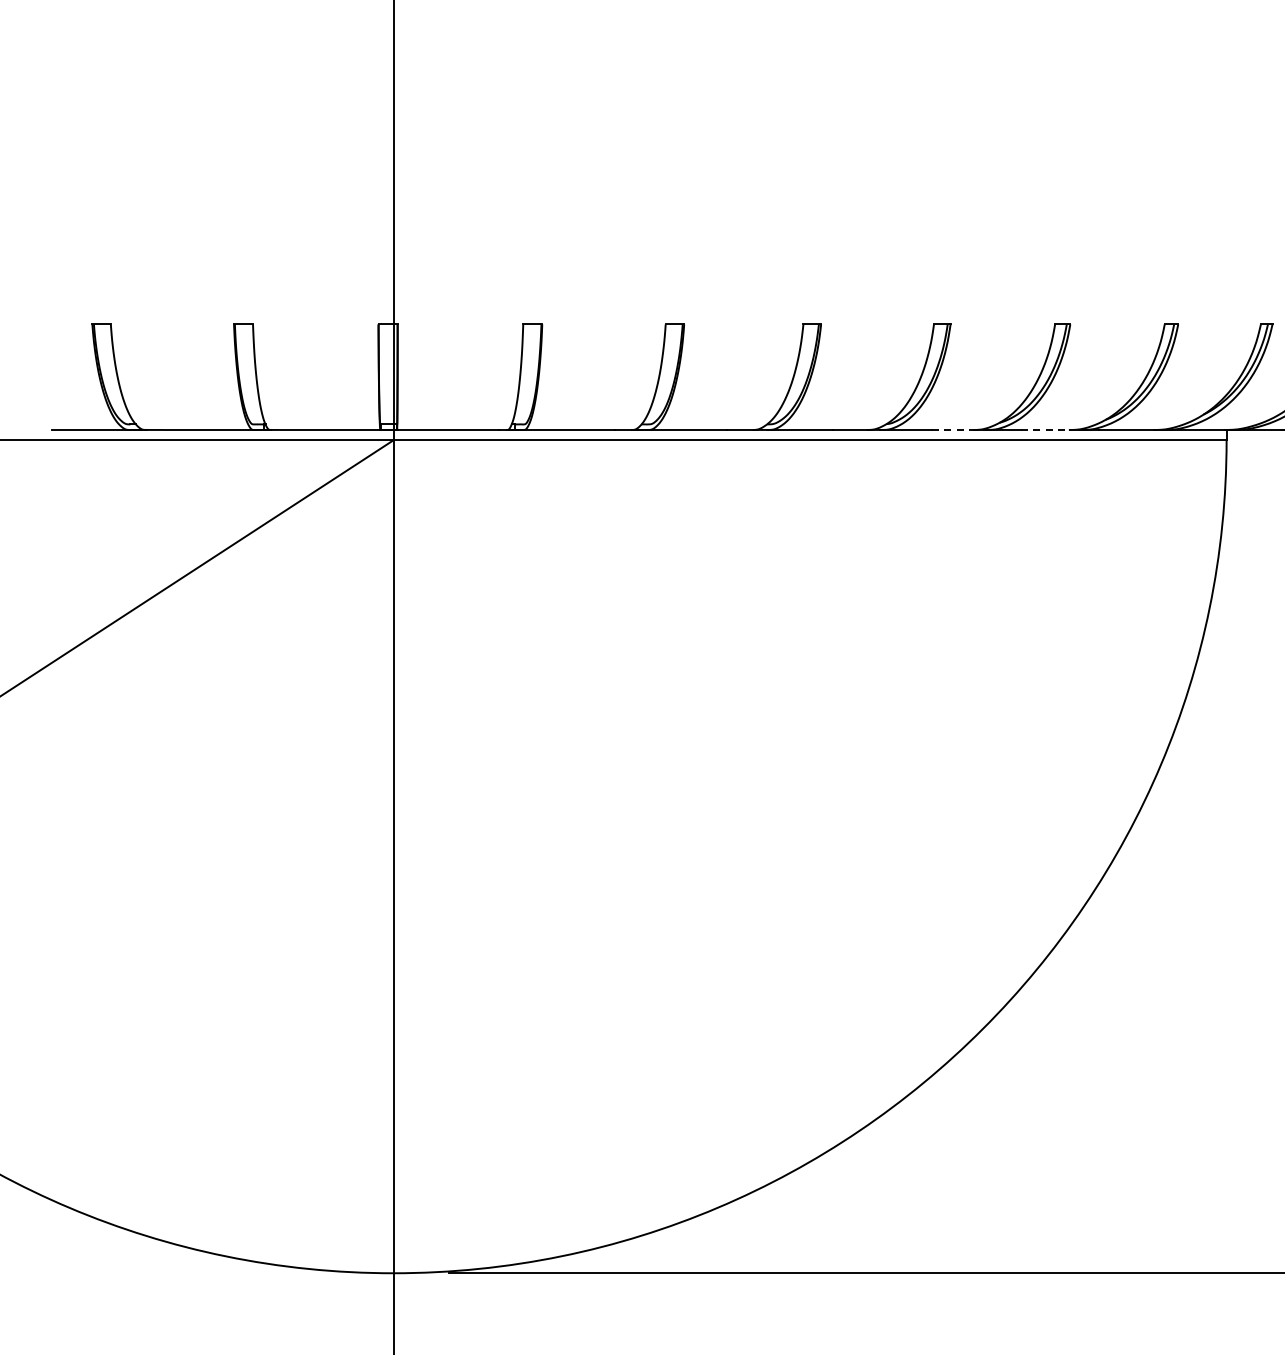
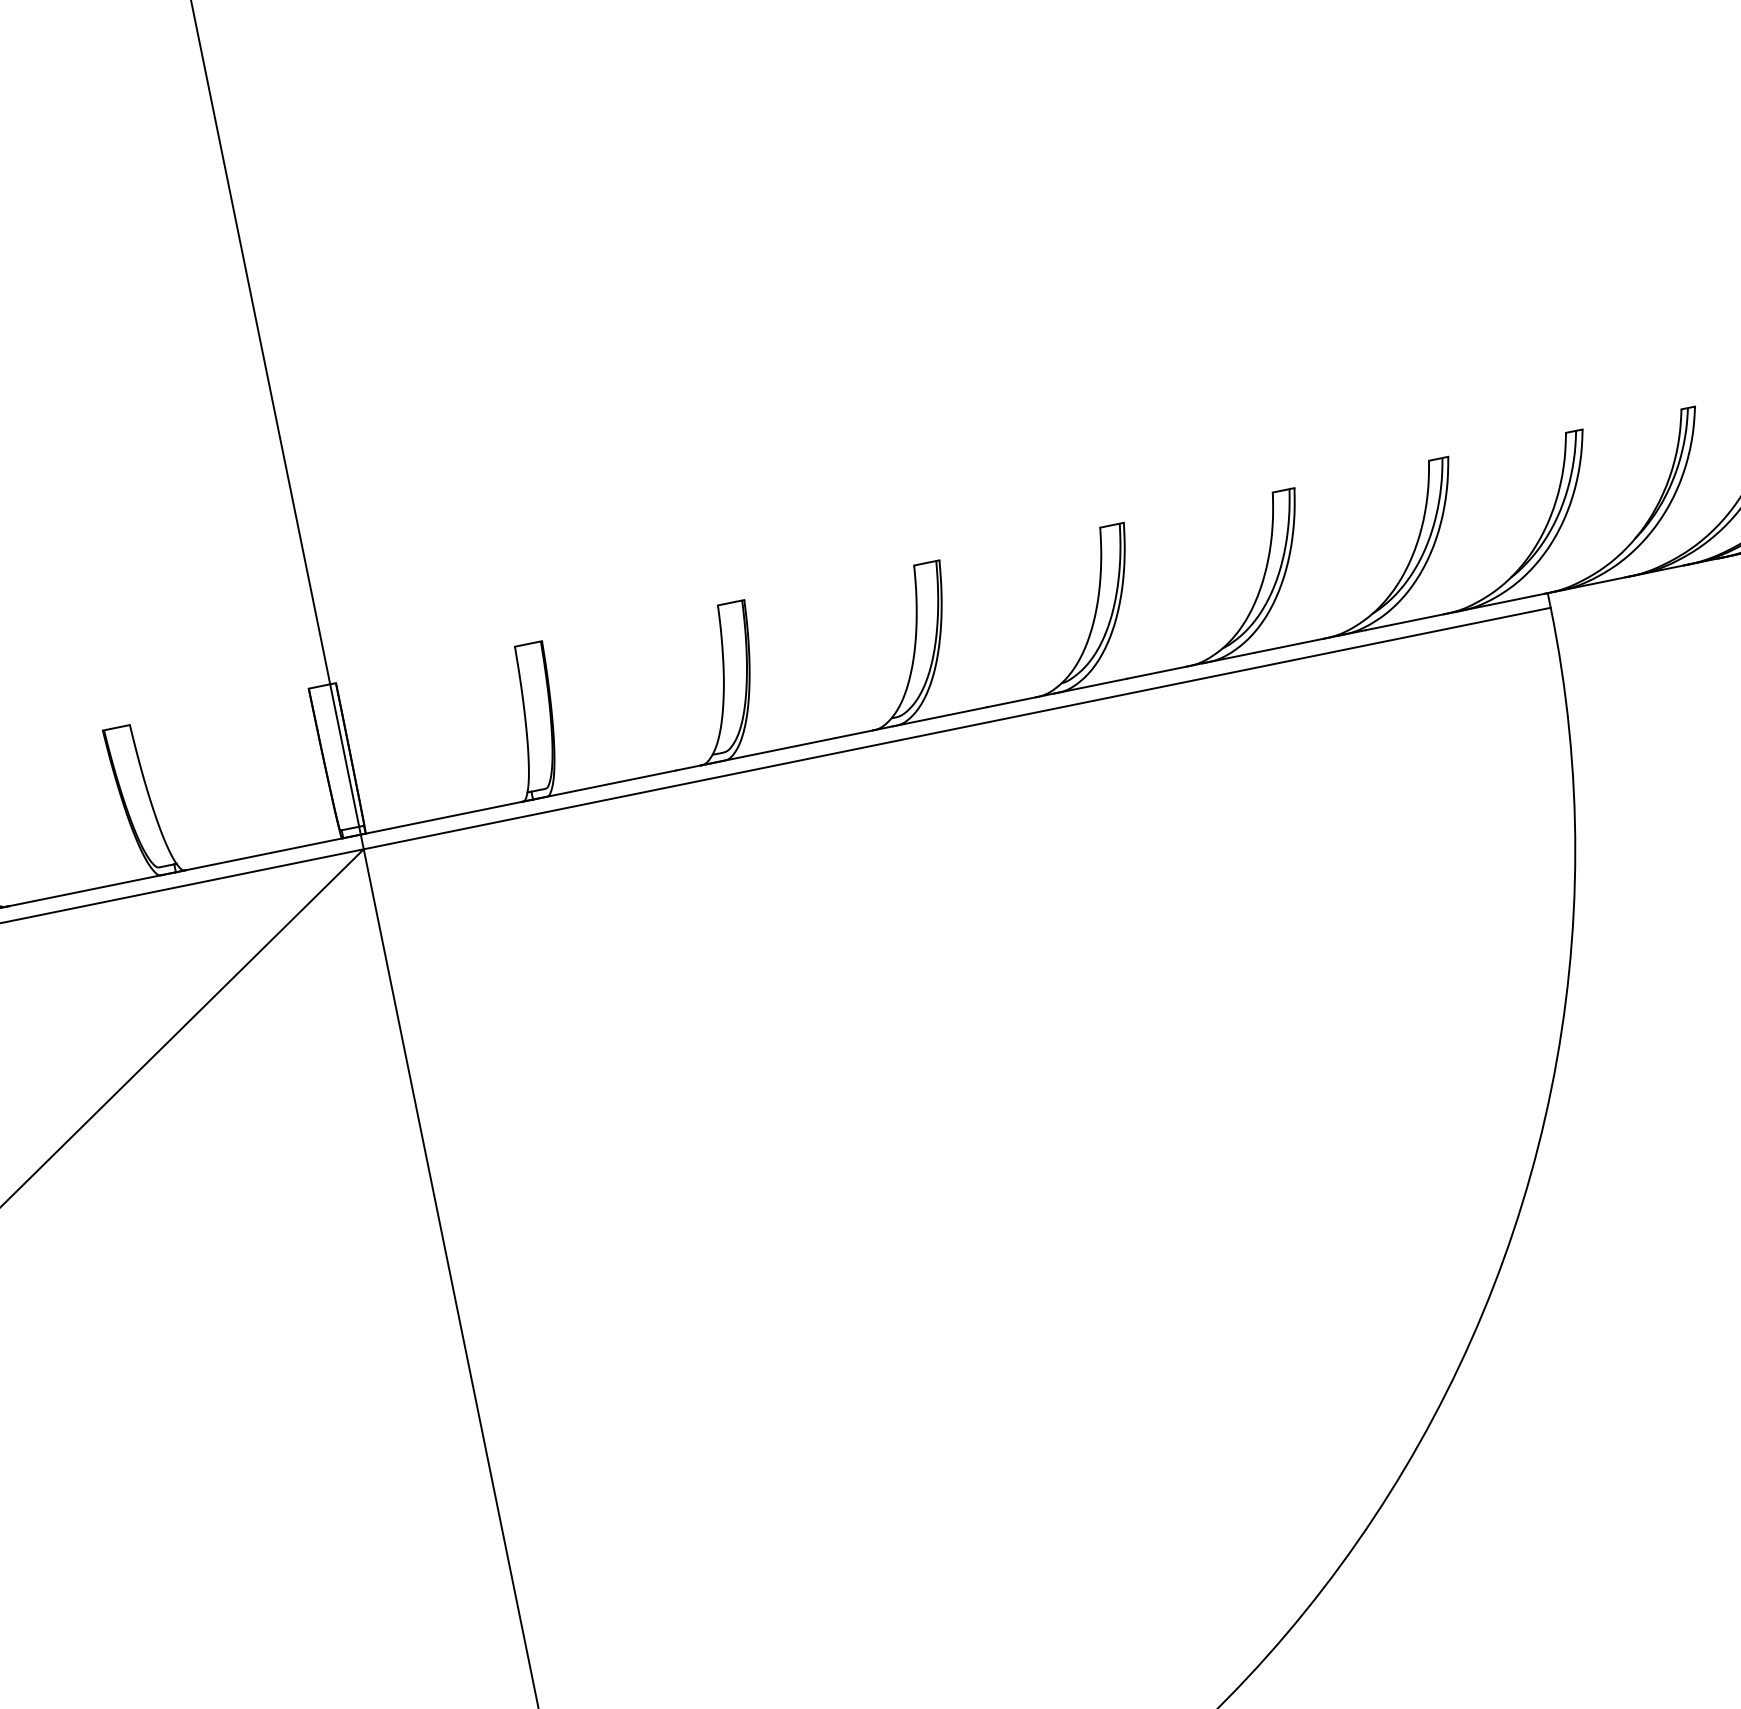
line: (952, 429) -> (1157, 671), dashed -> solid
line: (1045, 429) -> (1289, 644), dashed -> solid

